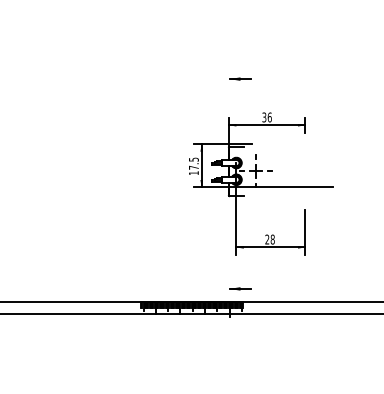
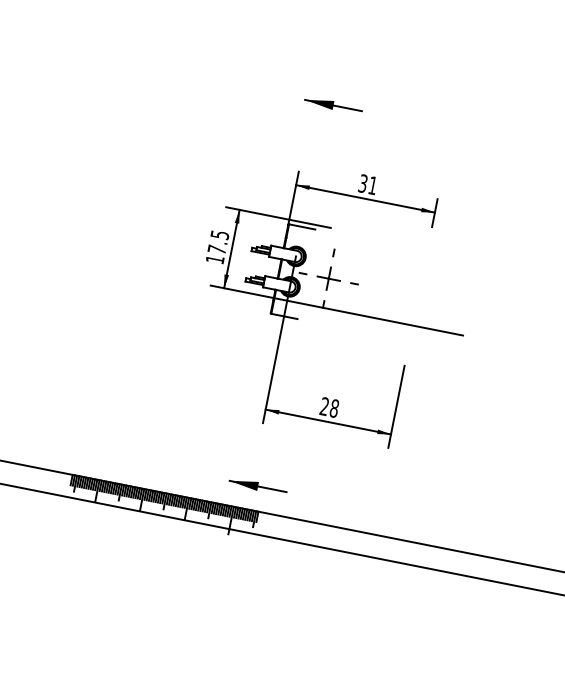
part: (240, 78) -> (333, 104), size x1.43
text: (269, 117) -> (372, 185), 36 -> 31
part: (240, 288) -> (258, 485), size x1.43

